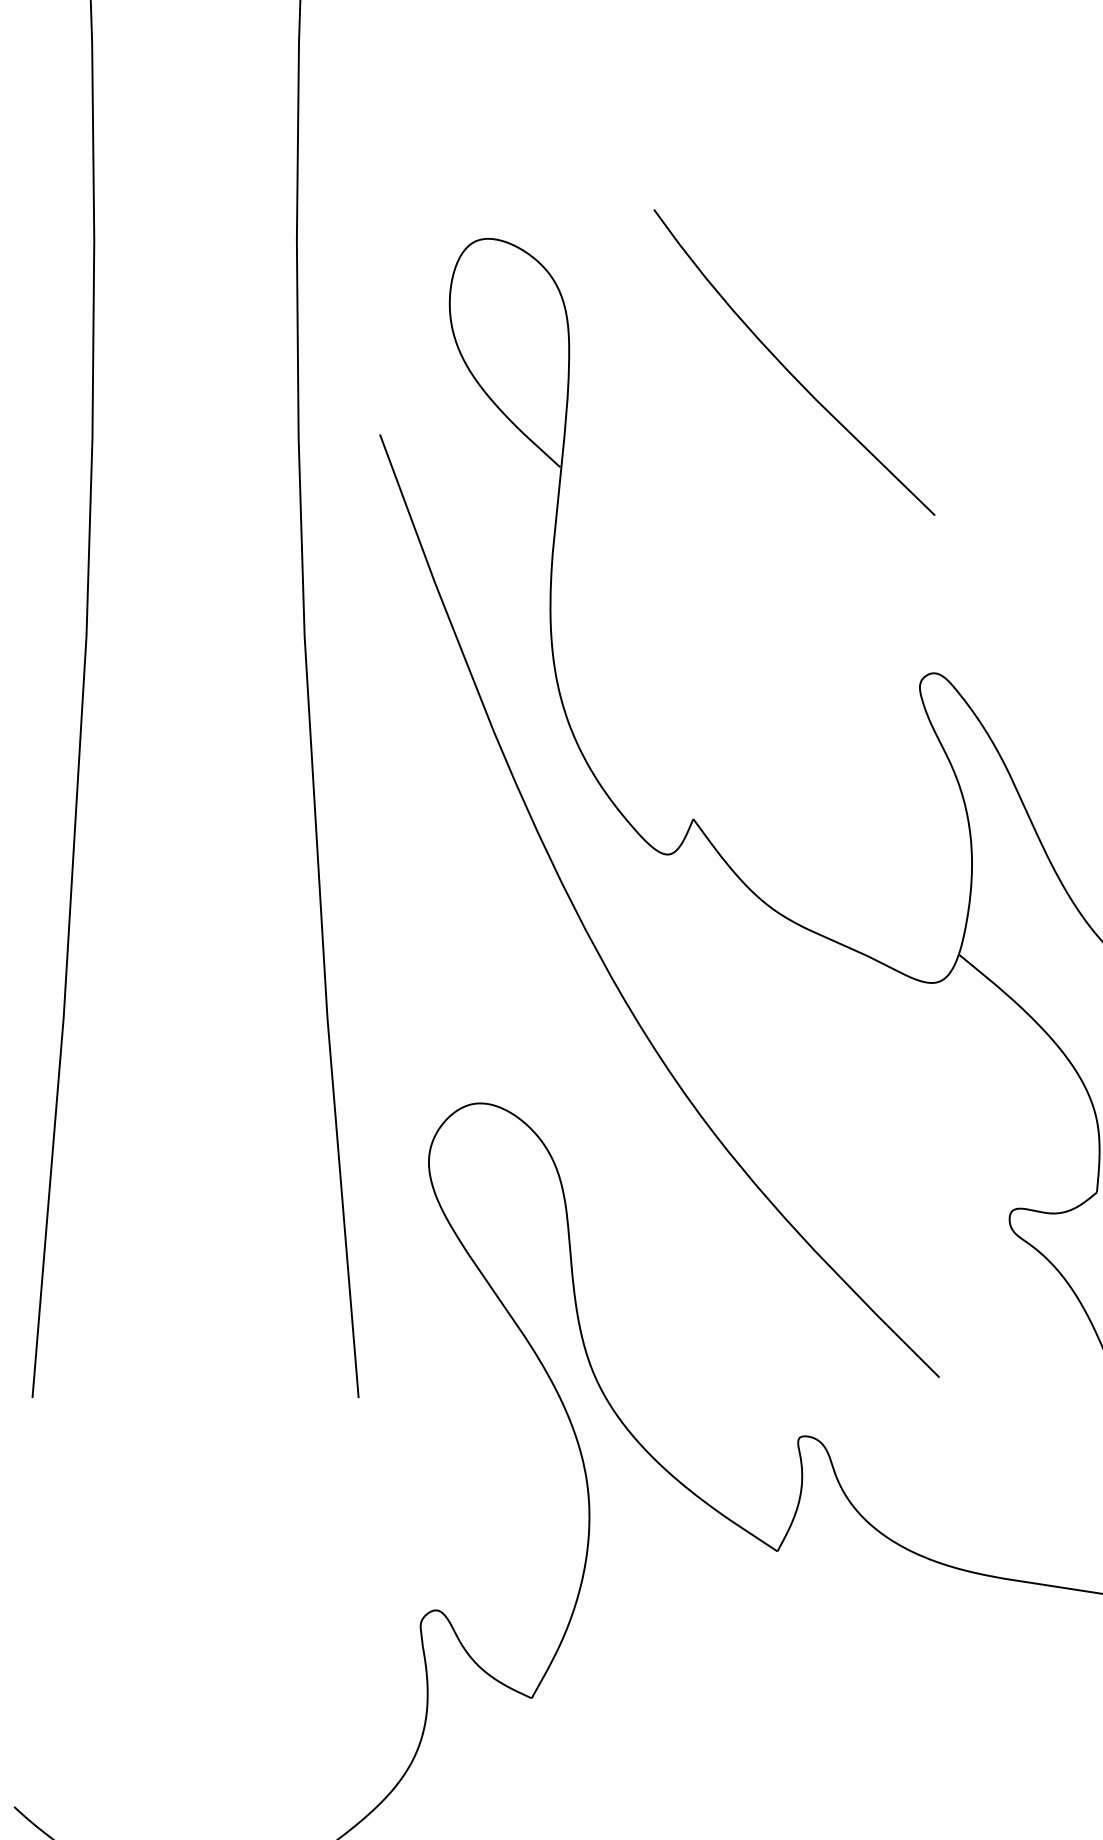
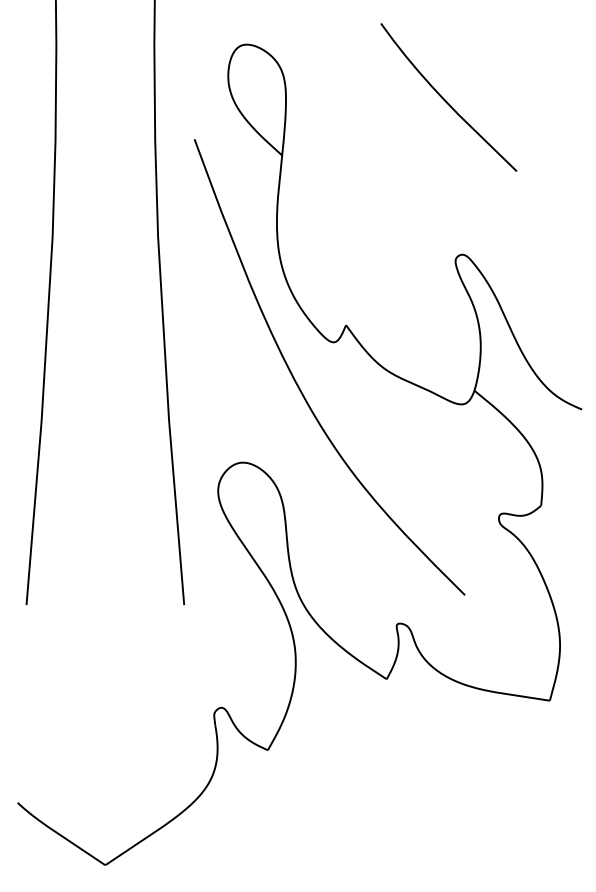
curve: (787, 366) -> (445, 99), moved

